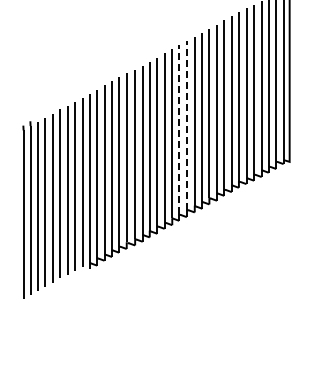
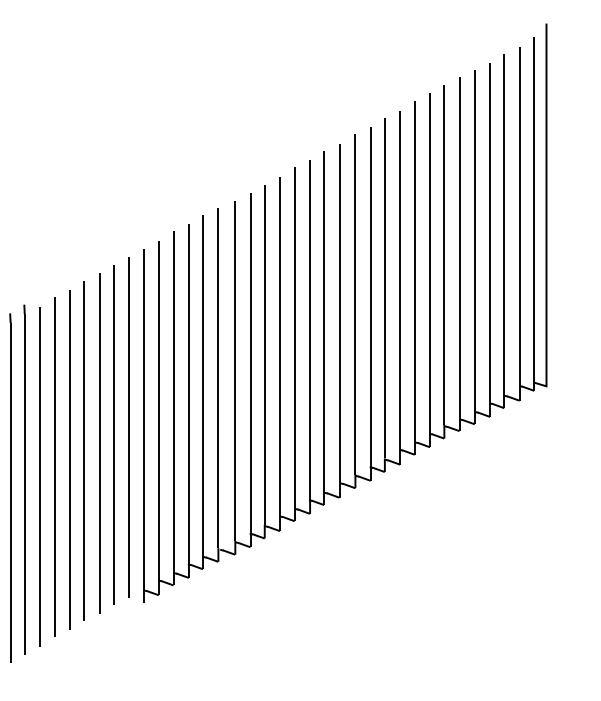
line: (186, 125) -> (338, 313), dashed -> solid
line: (179, 129) -> (324, 321), dashed -> solid

